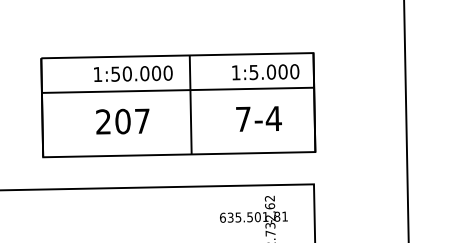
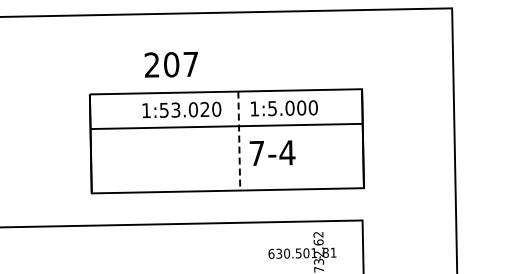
text: (264, 72) -> (283, 108), moved
text: (141, 73) -> (190, 109), 1:50.000 -> 1:53.020
line: (190, 105) -> (239, 141), solid -> dashed
text: (258, 118) -> (272, 152), moved
text: (121, 121) -> (170, 64), moved
text: (238, 217) -> (287, 253), 635.501,81 -> 630.501,81

